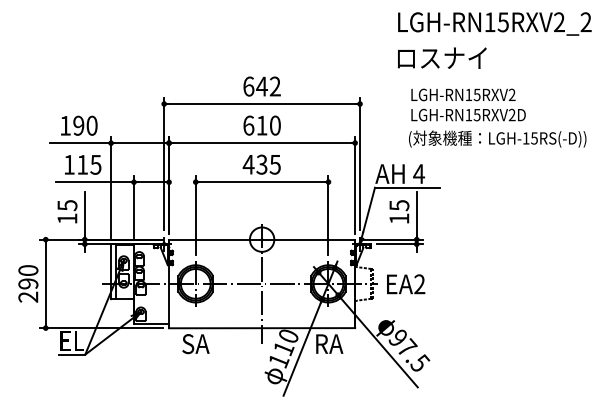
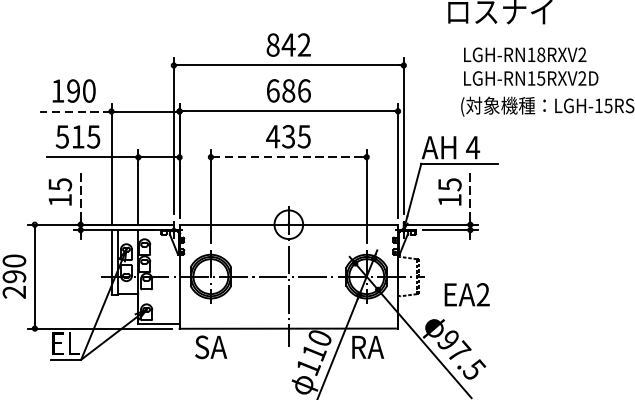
text: (248, 86) -> (272, 44), 642 -> 842
text: (476, 94) -> (540, 54), LGH-RN15RXV2 -> LGH-RN18RXV2
text: (268, 125) -> (296, 90), 610 -> 686
line: (80, 143) -> (75, 111), solid -> dashed
text: (68, 164) -> (61, 136), 115 -> 515
line: (262, 182) -> (289, 157), solid -> dashed
line: (84, 213) -> (80, 194), solid -> dashed
line: (416, 213) -> (470, 194), solid -> dashed
text: (406, 284) -> (467, 294), moved

